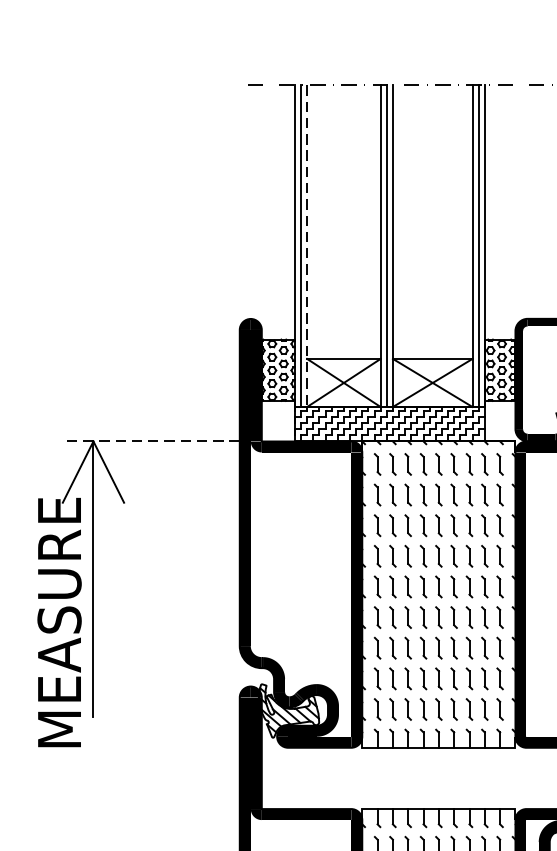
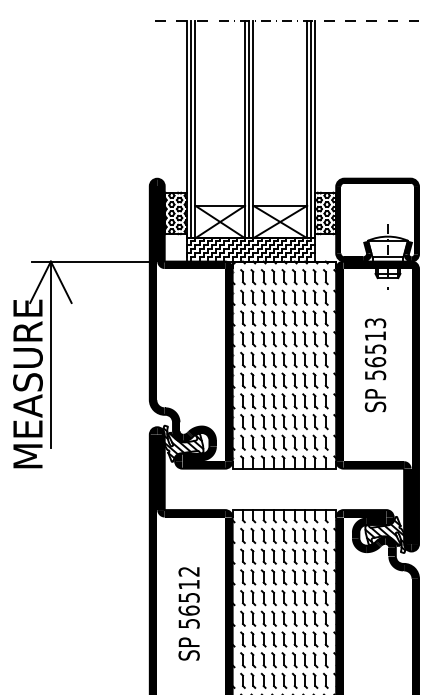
line: (307, 246) -> (195, 129), dashed -> solid
line: (152, 441) -> (90, 261), dashed -> solid

